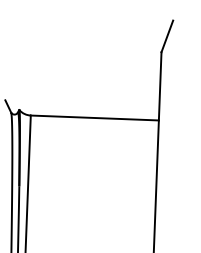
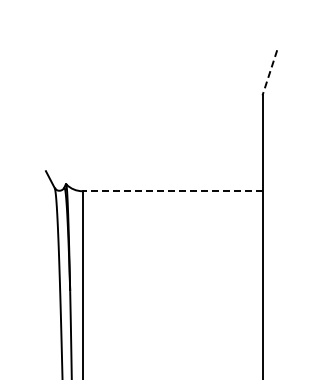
line: (167, 36) -> (269, 72), solid -> dashed
line: (94, 118) -> (172, 191), solid -> dashed

